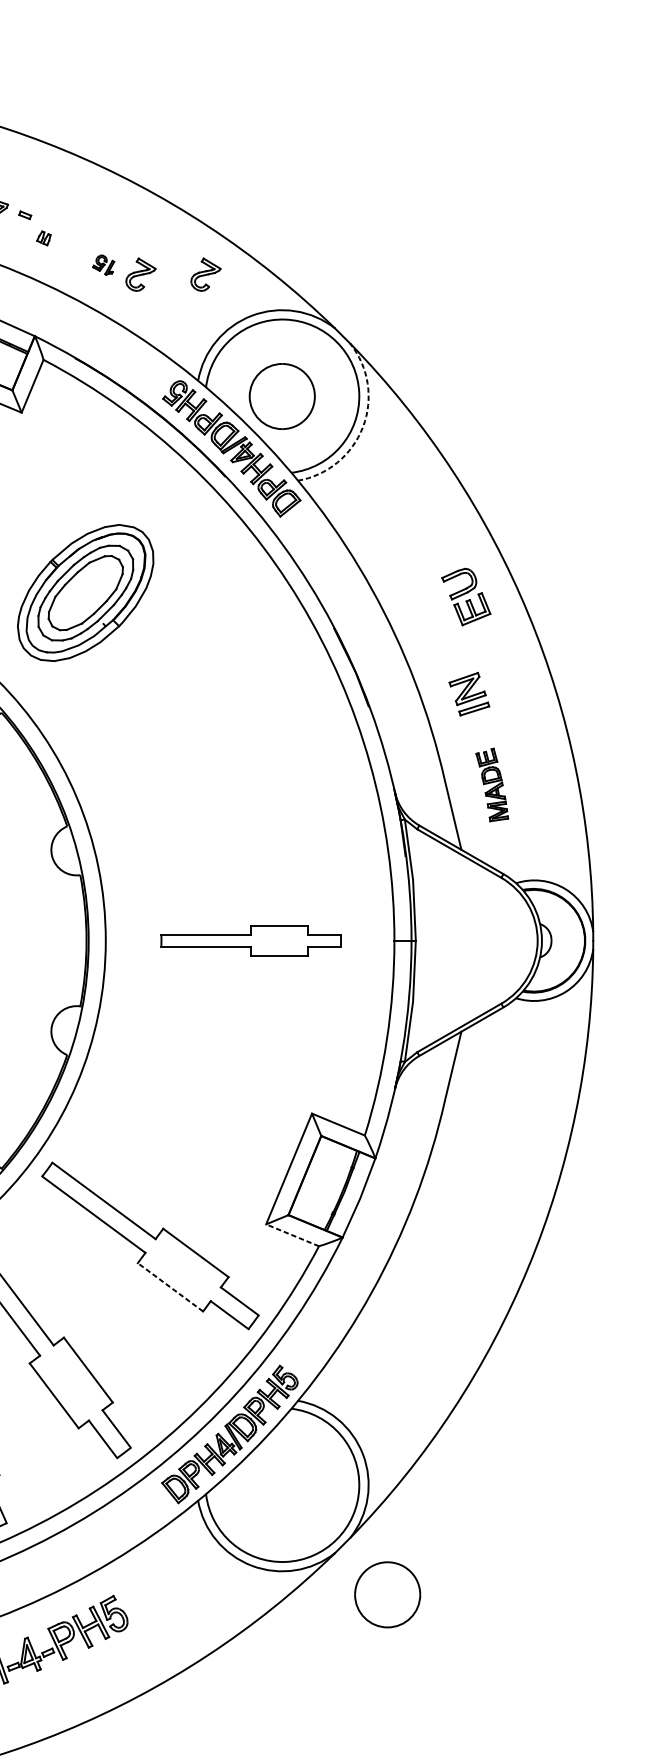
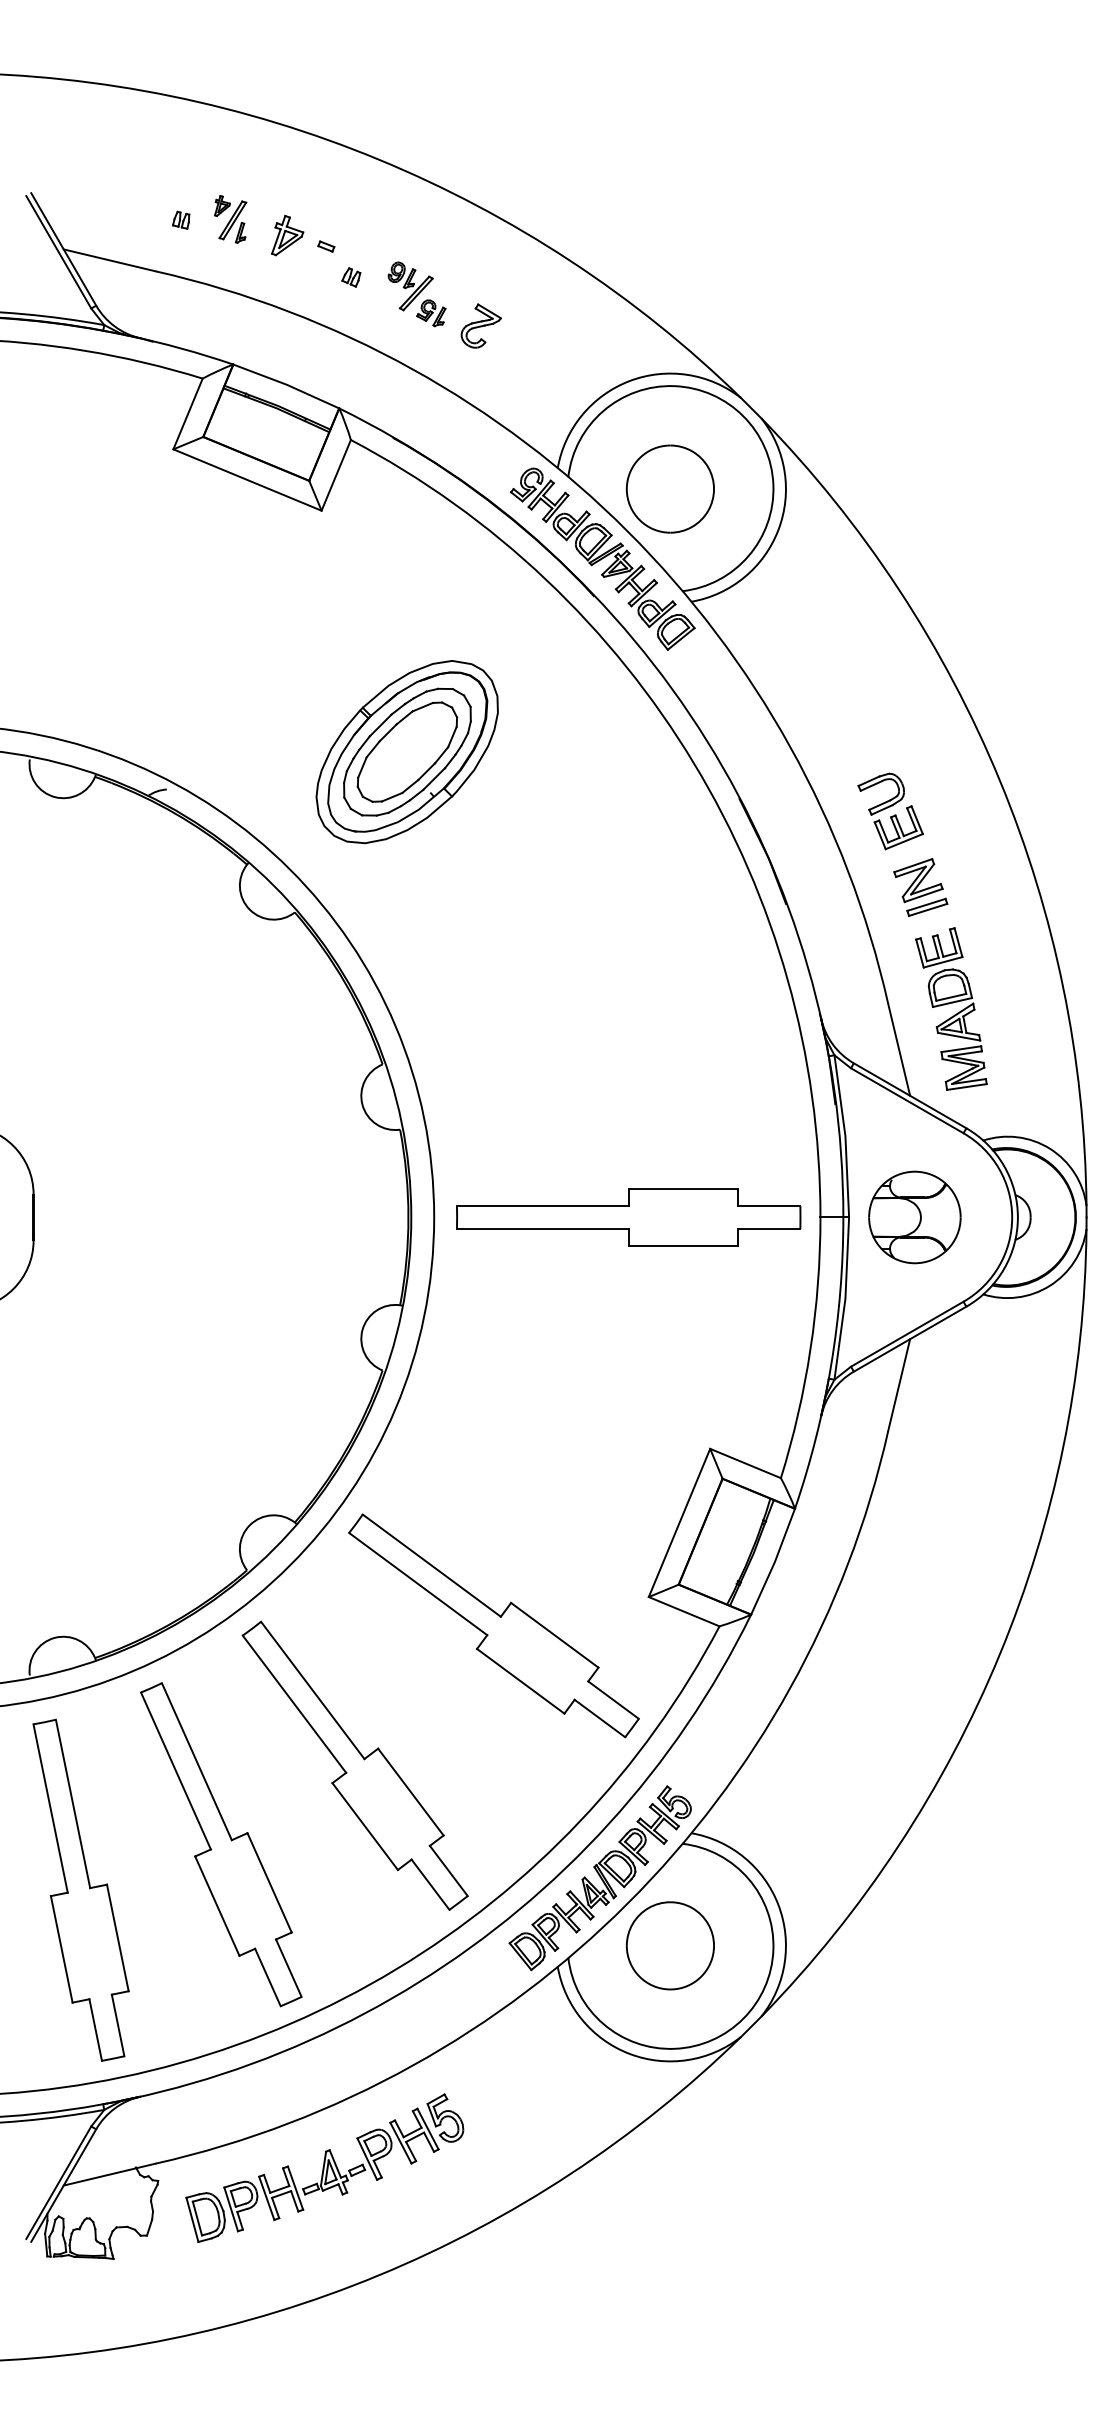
part: (88, 245) -> (410, 286), added
part: (205, 274) -> (567, 325), removed
arc: (363, 427) -> (778, 530), dashed -> solid
part: (466, 597) -> (890, 811), moved
part: (492, 784) -> (951, 1008), size x1.67
part: (250, 940) -> (628, 1217), size x1.43
part: (464, 940) -> (914, 1217), added
line: (292, 1235) -> (683, 1611), dashed -> solid
line: (170, 1287) -> (520, 1681), dashed -> solid
part: (386, 1594) -> (669, 1945), moved

